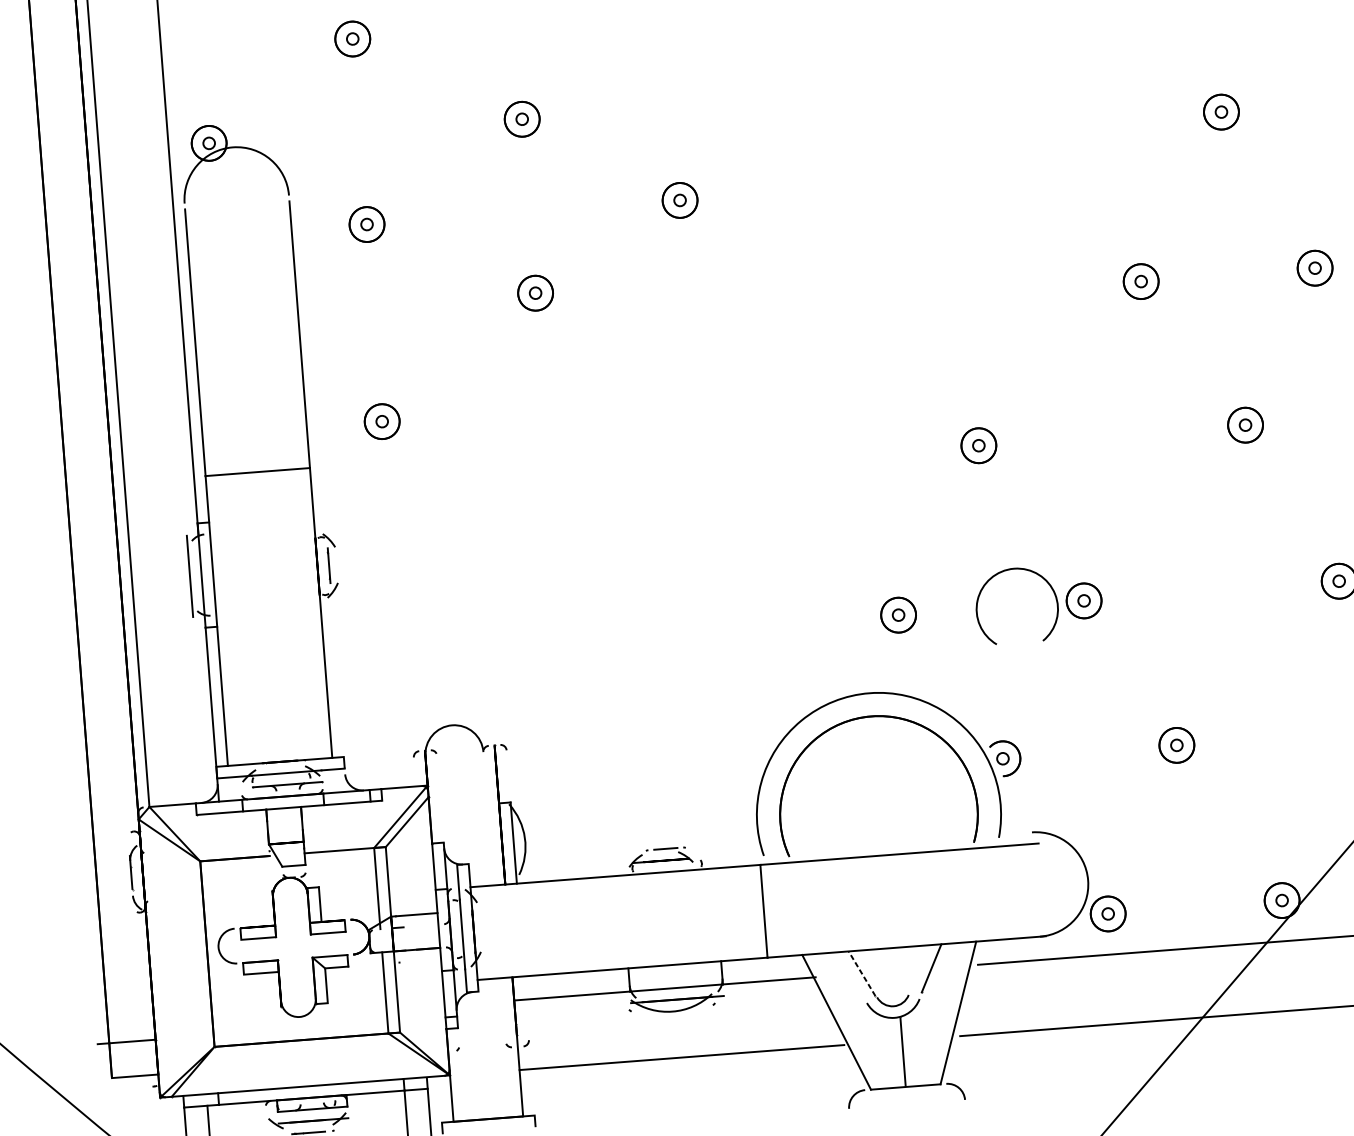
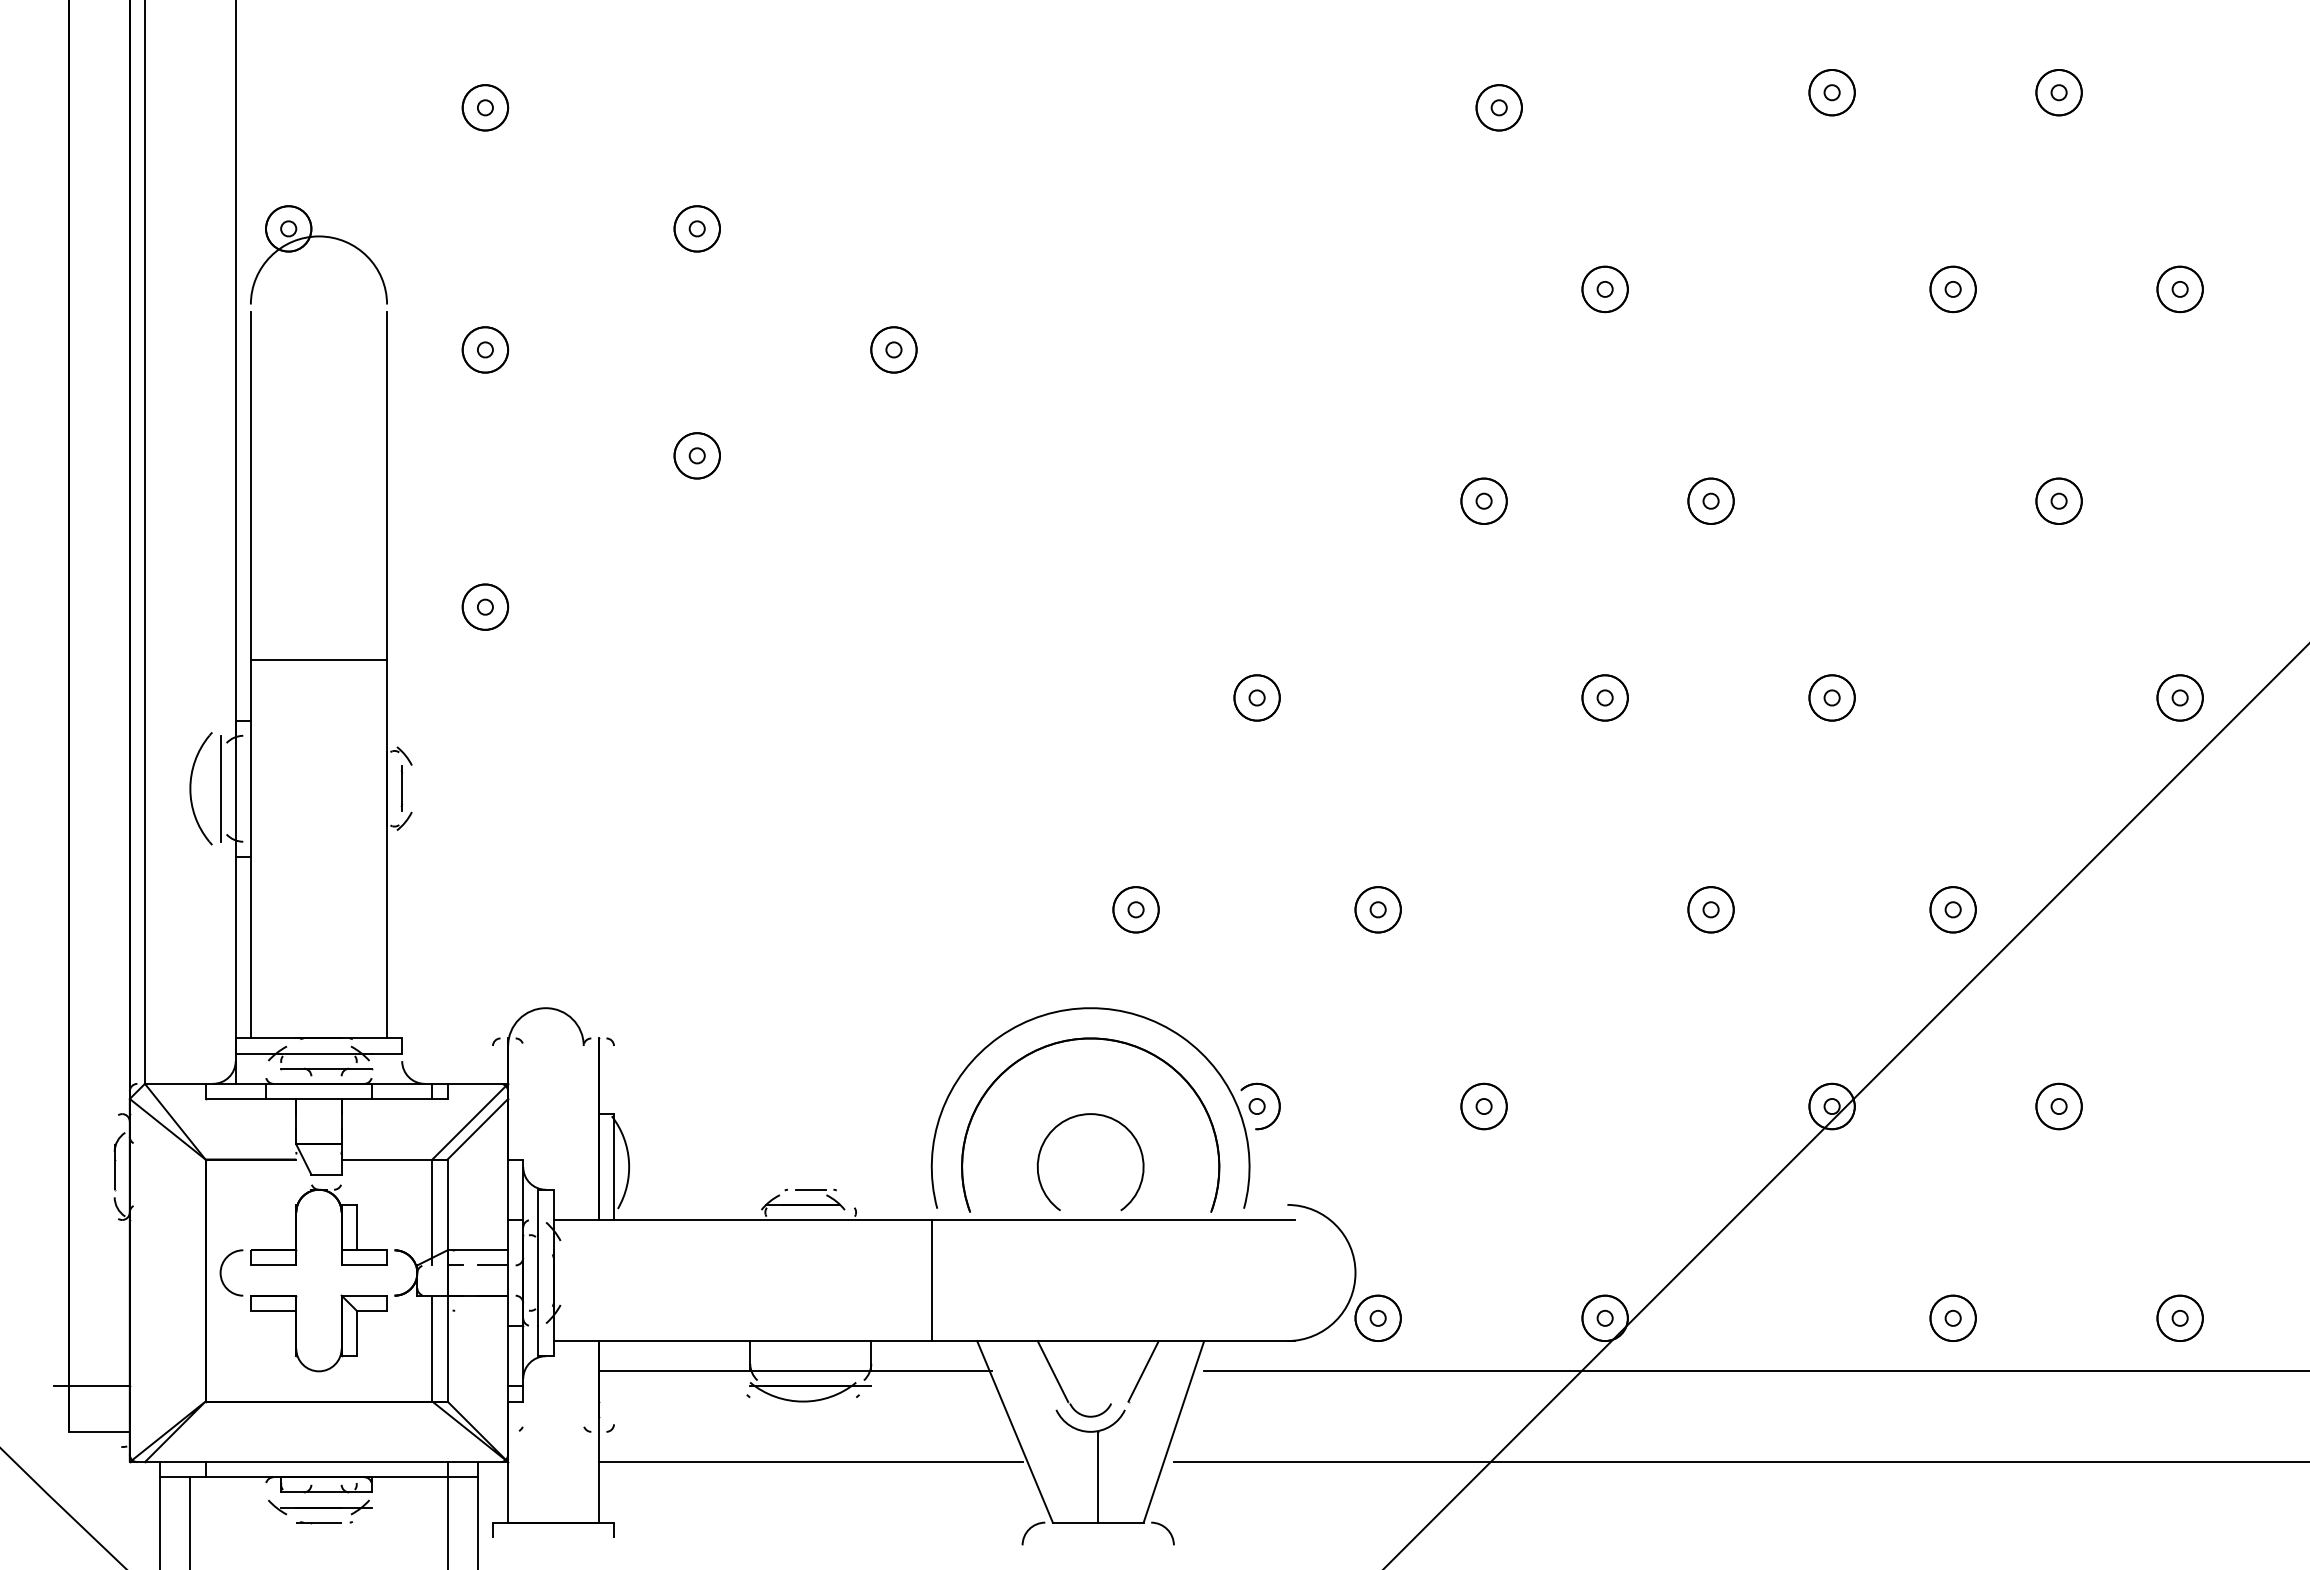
curve: (1006, 571) -> (1080, 1116), moved
part: (167, 577) -> (191, 788), added
line: (426, 925) -> (492, 1265), added
line: (861, 973) -> (1052, 1371), dashed -> solid

